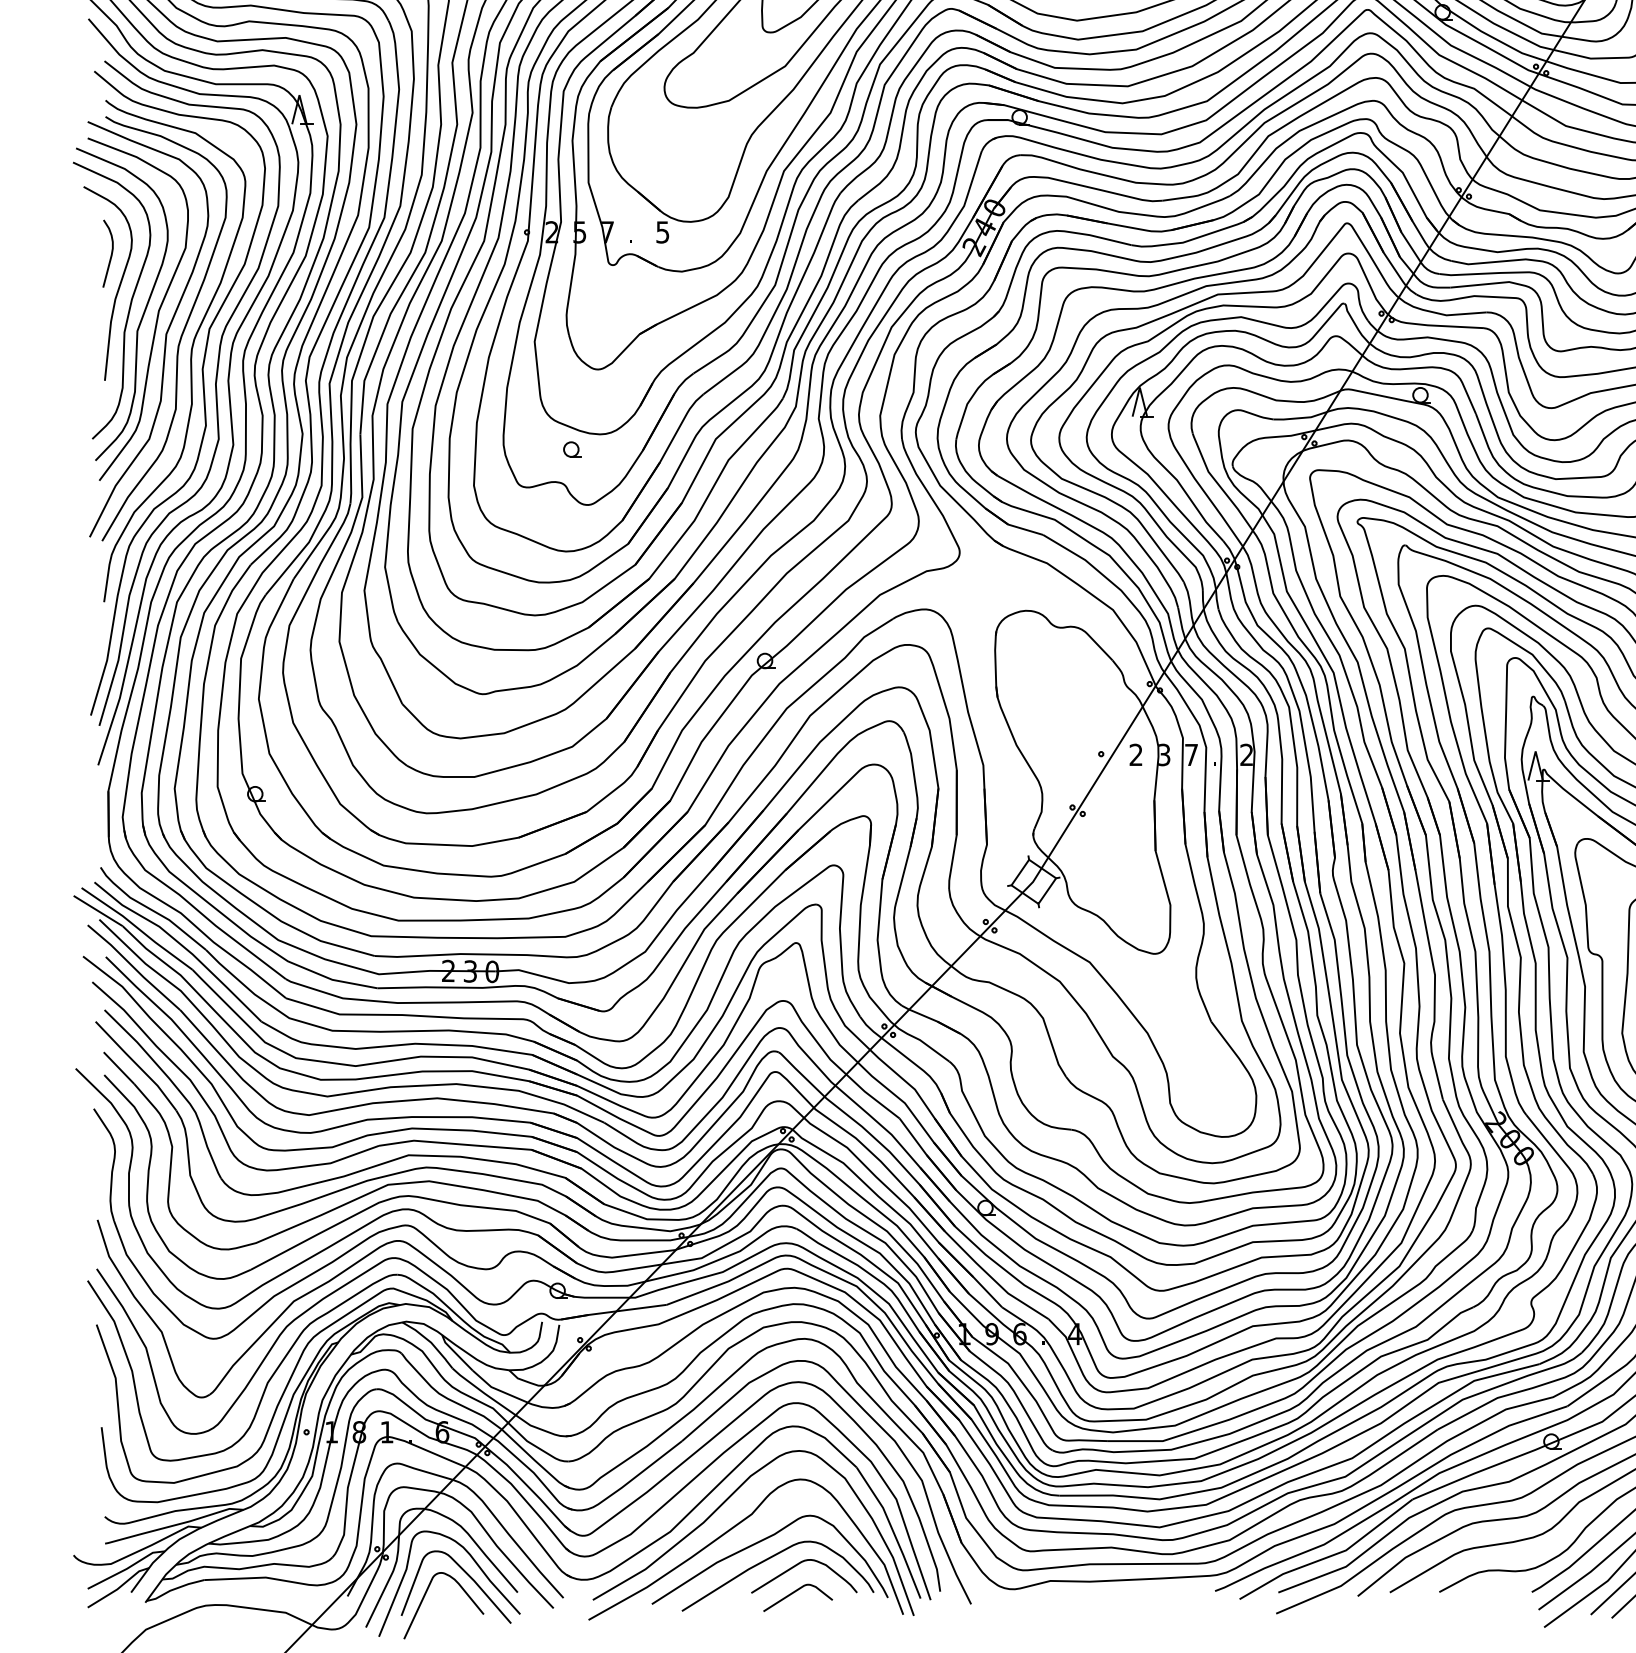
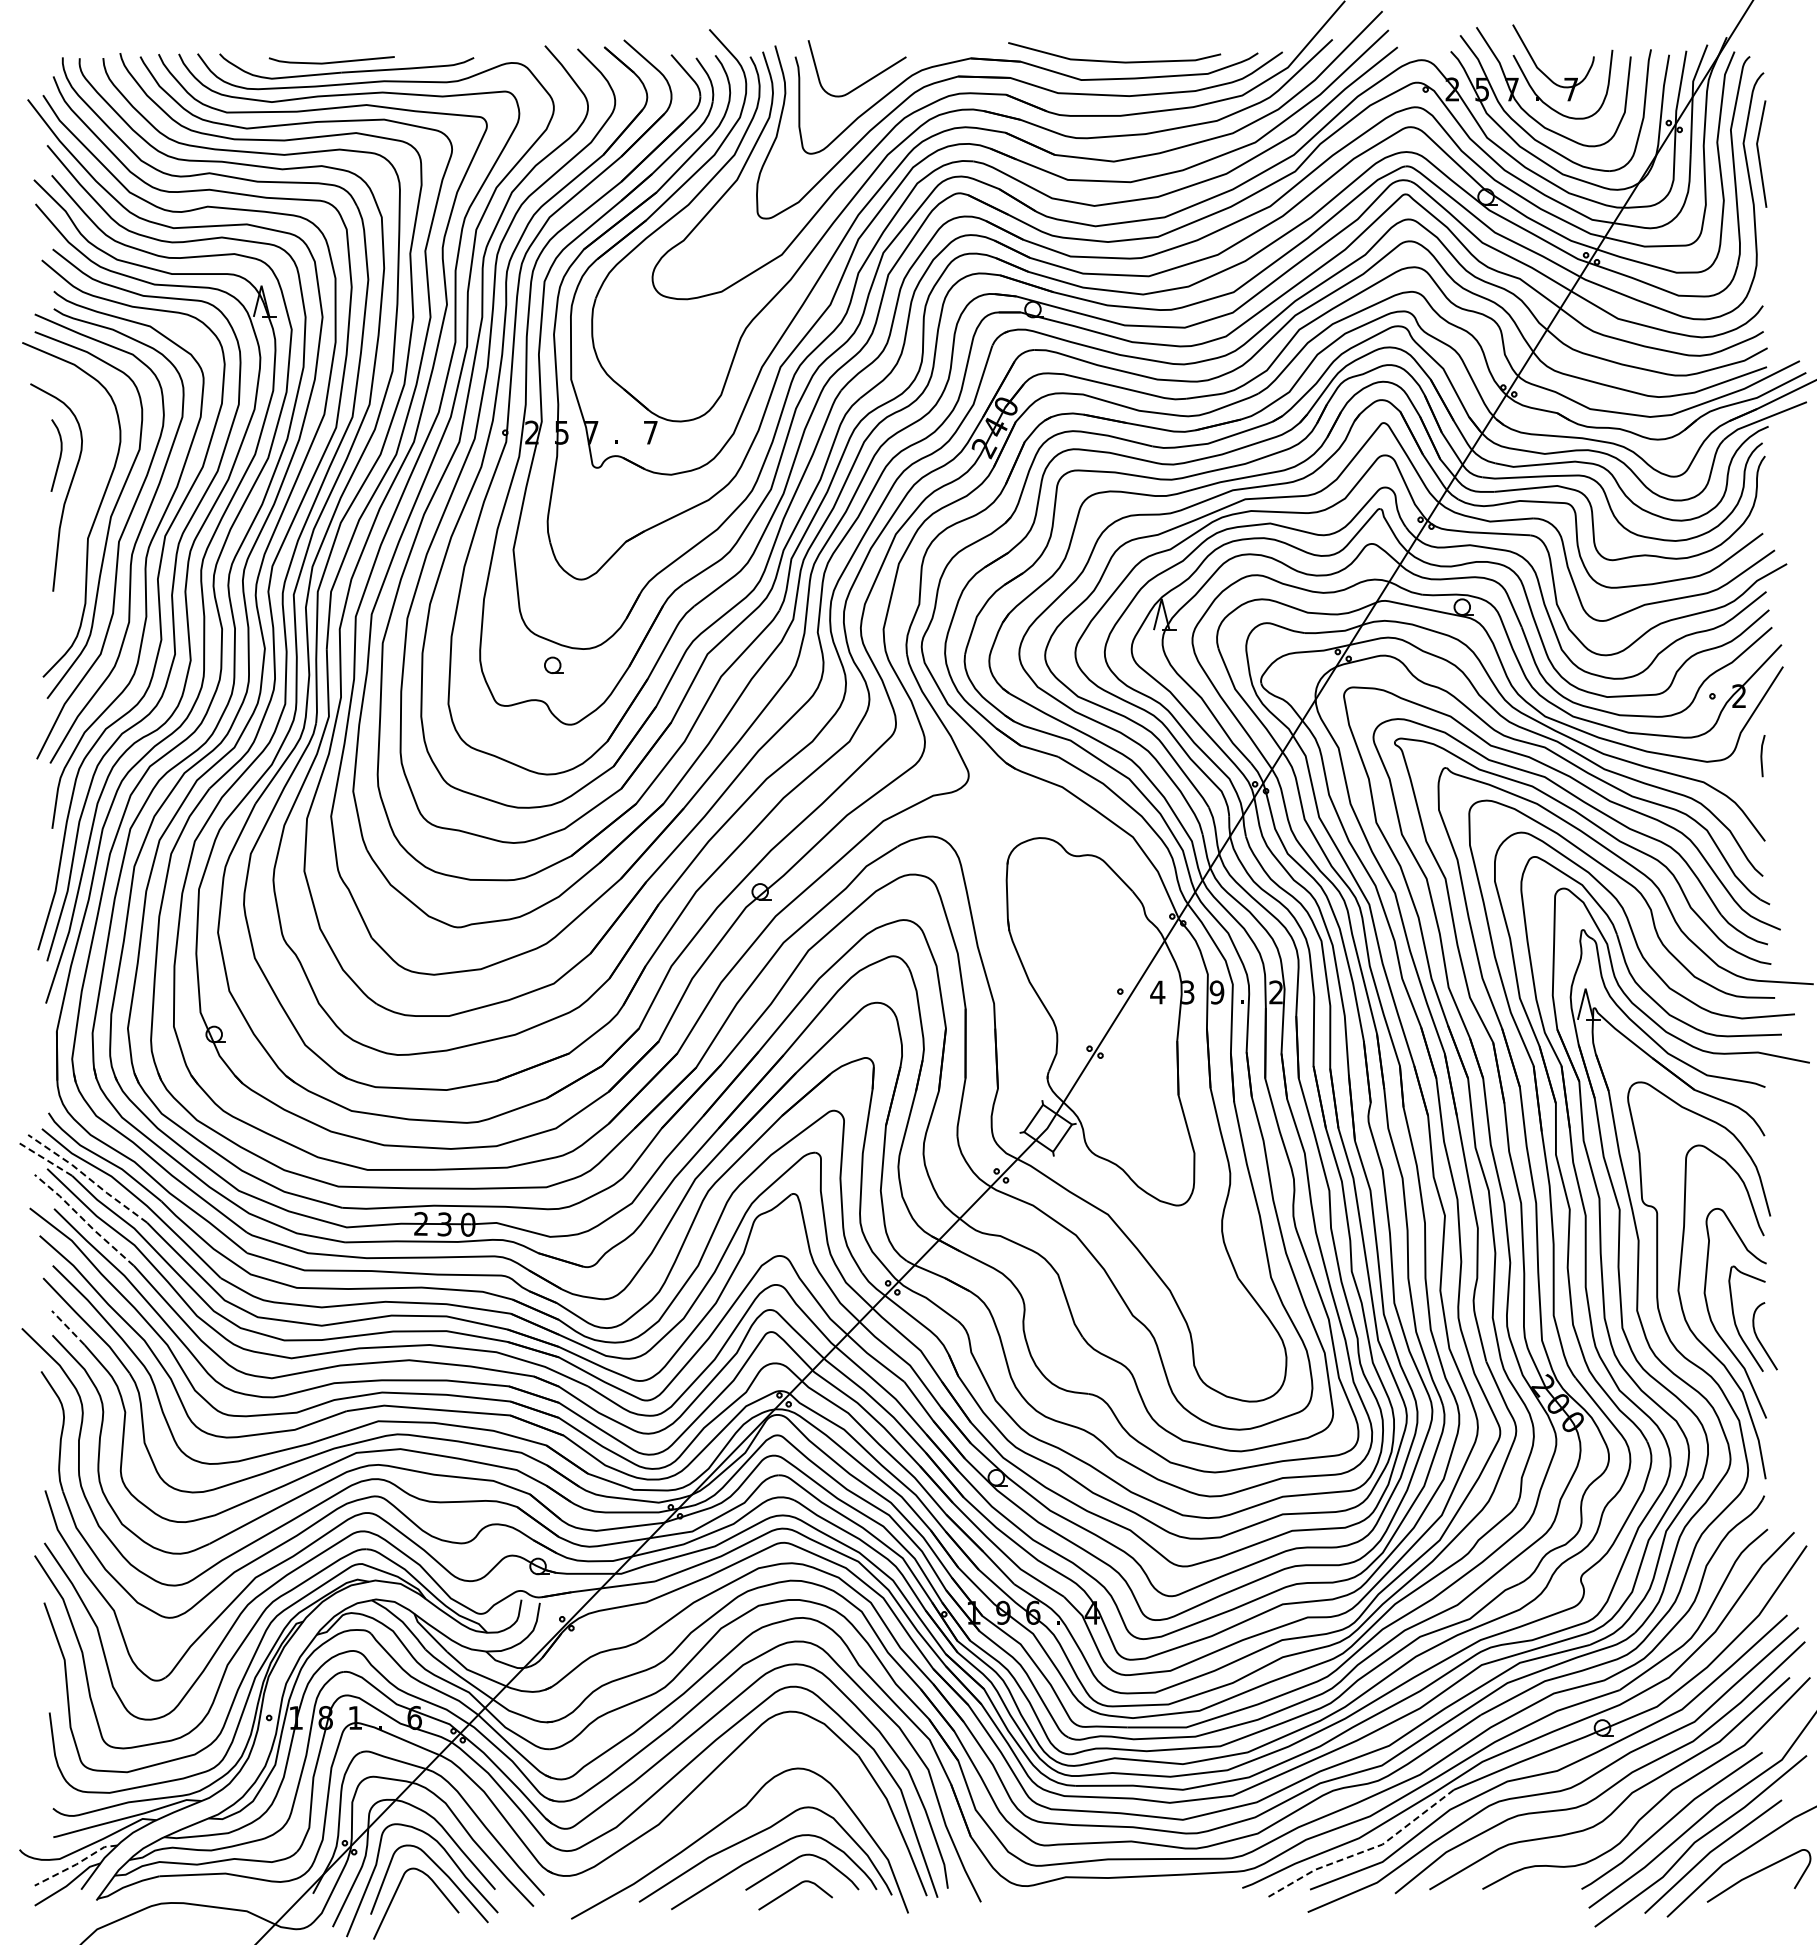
text: (662, 232) -> (650, 432), 5 -> 7
curve: (129, 304) -> (79, 510), removed
text: (1135, 754) -> (1157, 992), 2 -> 4
text: (1191, 754) -> (1216, 992), 7 -> 9
line: (97, 910) -> (45, 1159), solid -> dashed
line: (136, 927) -> (87, 1177), solid -> dashed
line: (134, 967) -> (84, 1220), solid -> dashed
line: (119, 1067) -> (68, 1327), solid -> dashed
curve: (724, 1503) -> (716, 1794), removed
line: (1330, 1556) -> (1365, 1851), solid -> dashed
line: (126, 1569) -> (76, 1864), solid -> dashed

